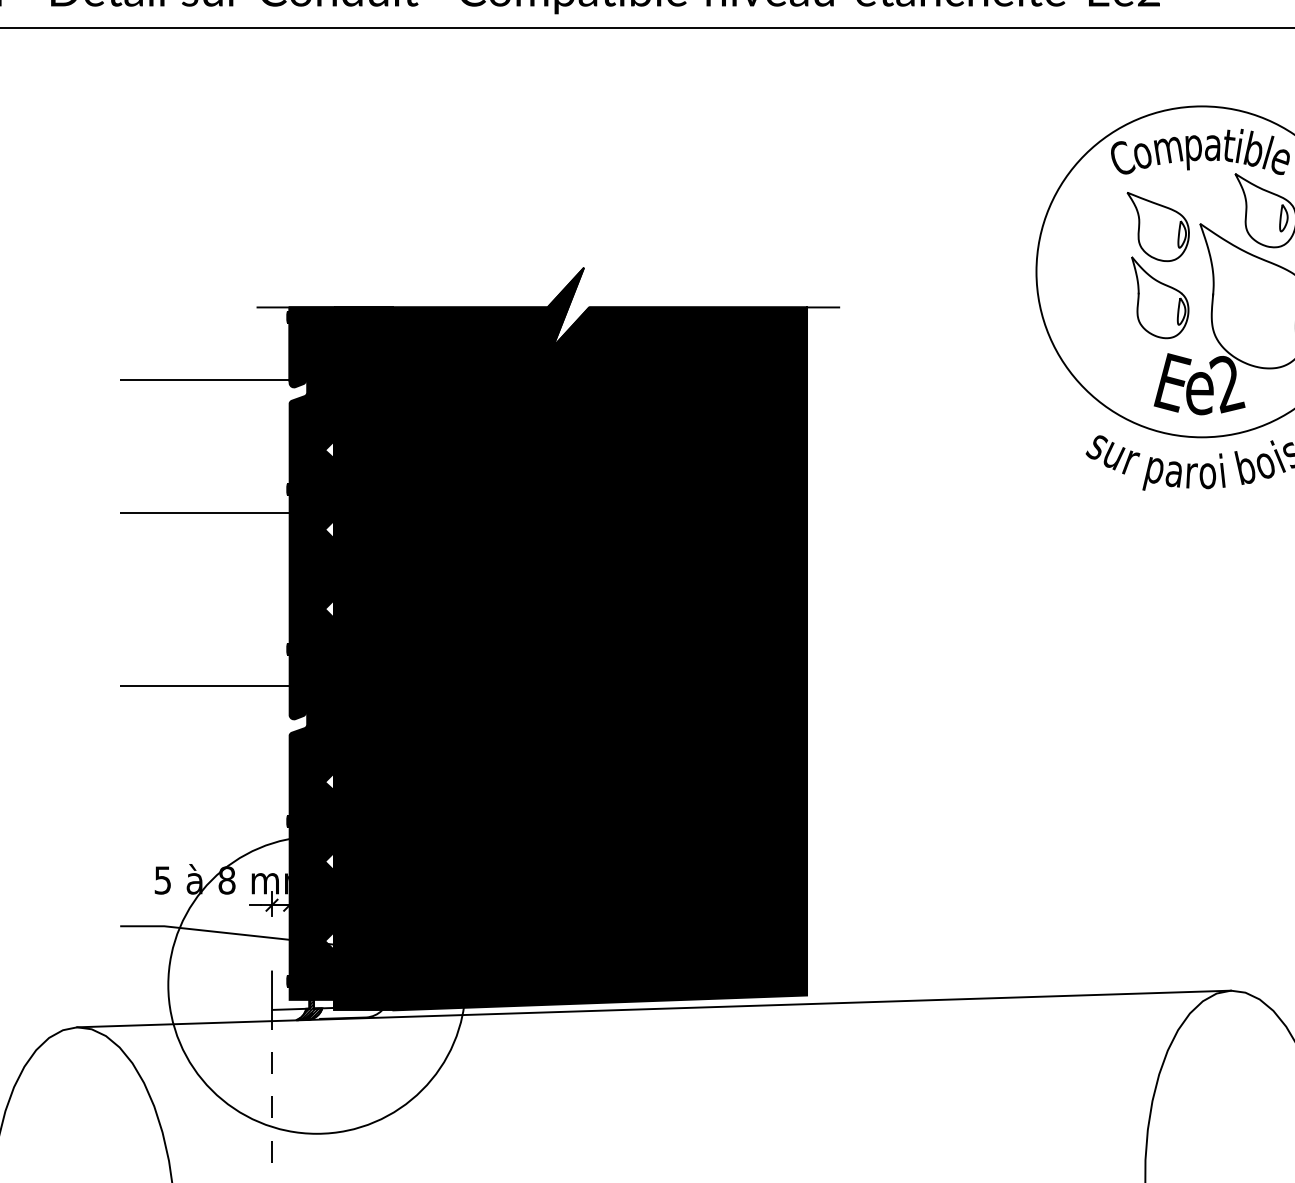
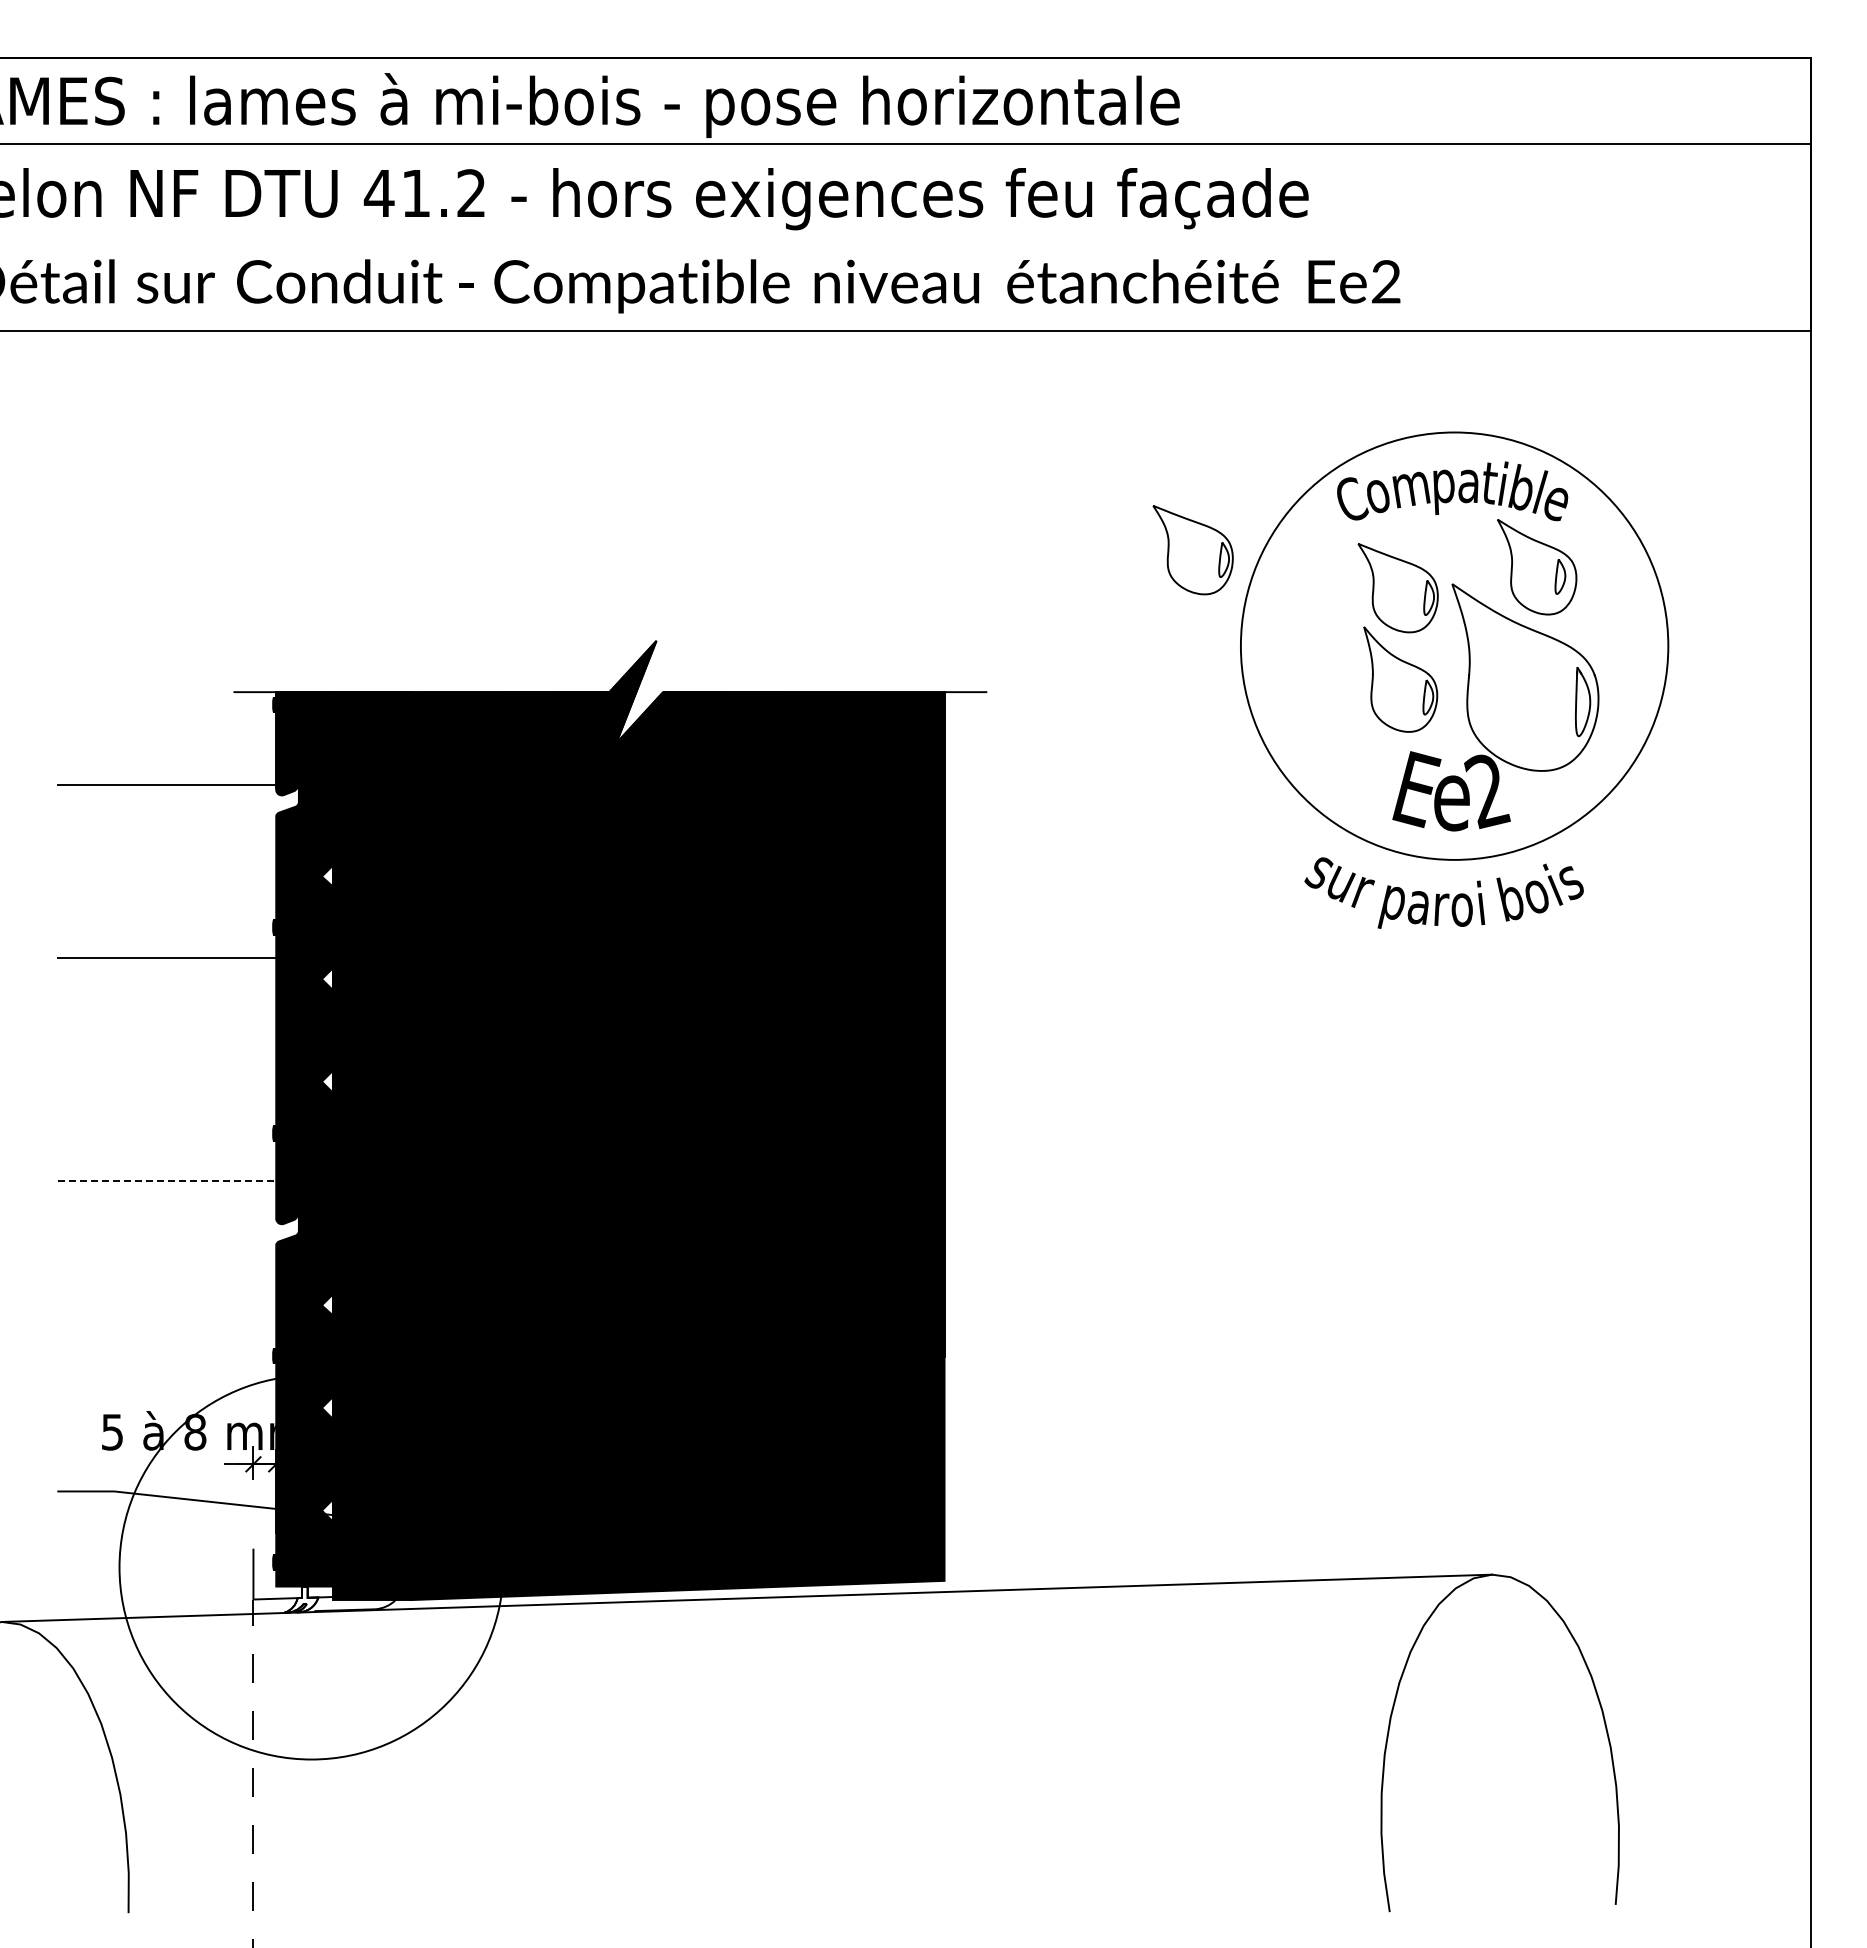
part: (999, 197) -> (1192, 550), added
line: (216, 685) -> (181, 1180), solid -> dashed
hatch: (309, 1009) -> (302, 1599), removed

